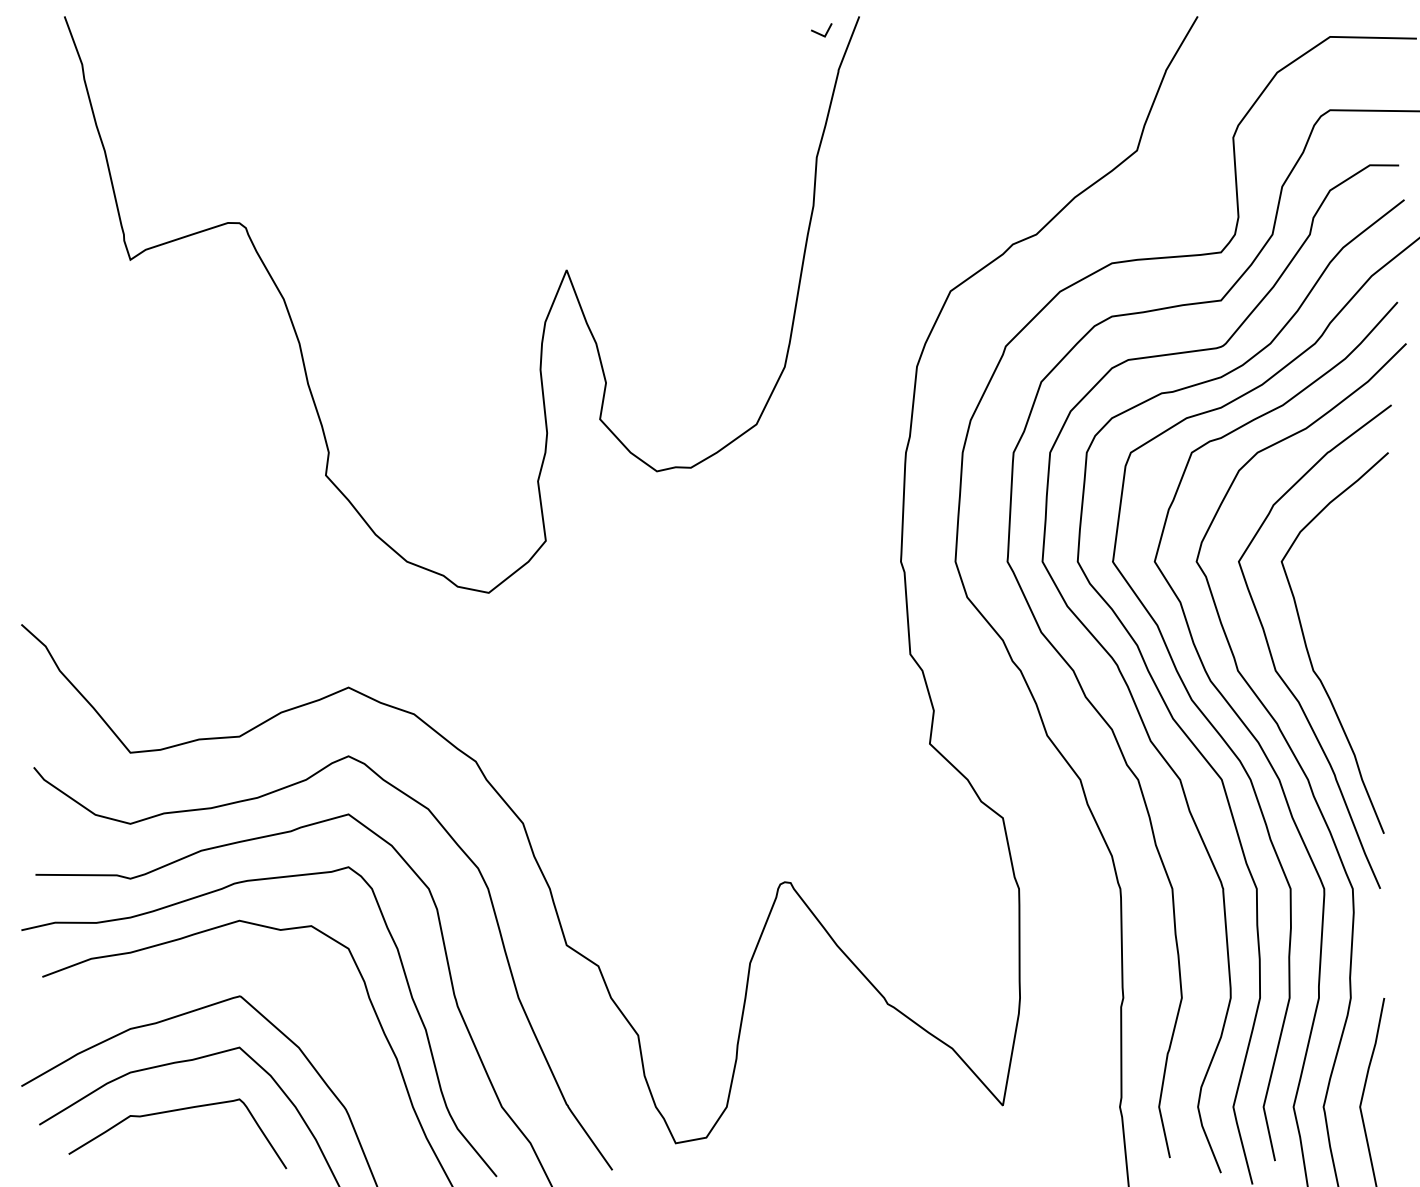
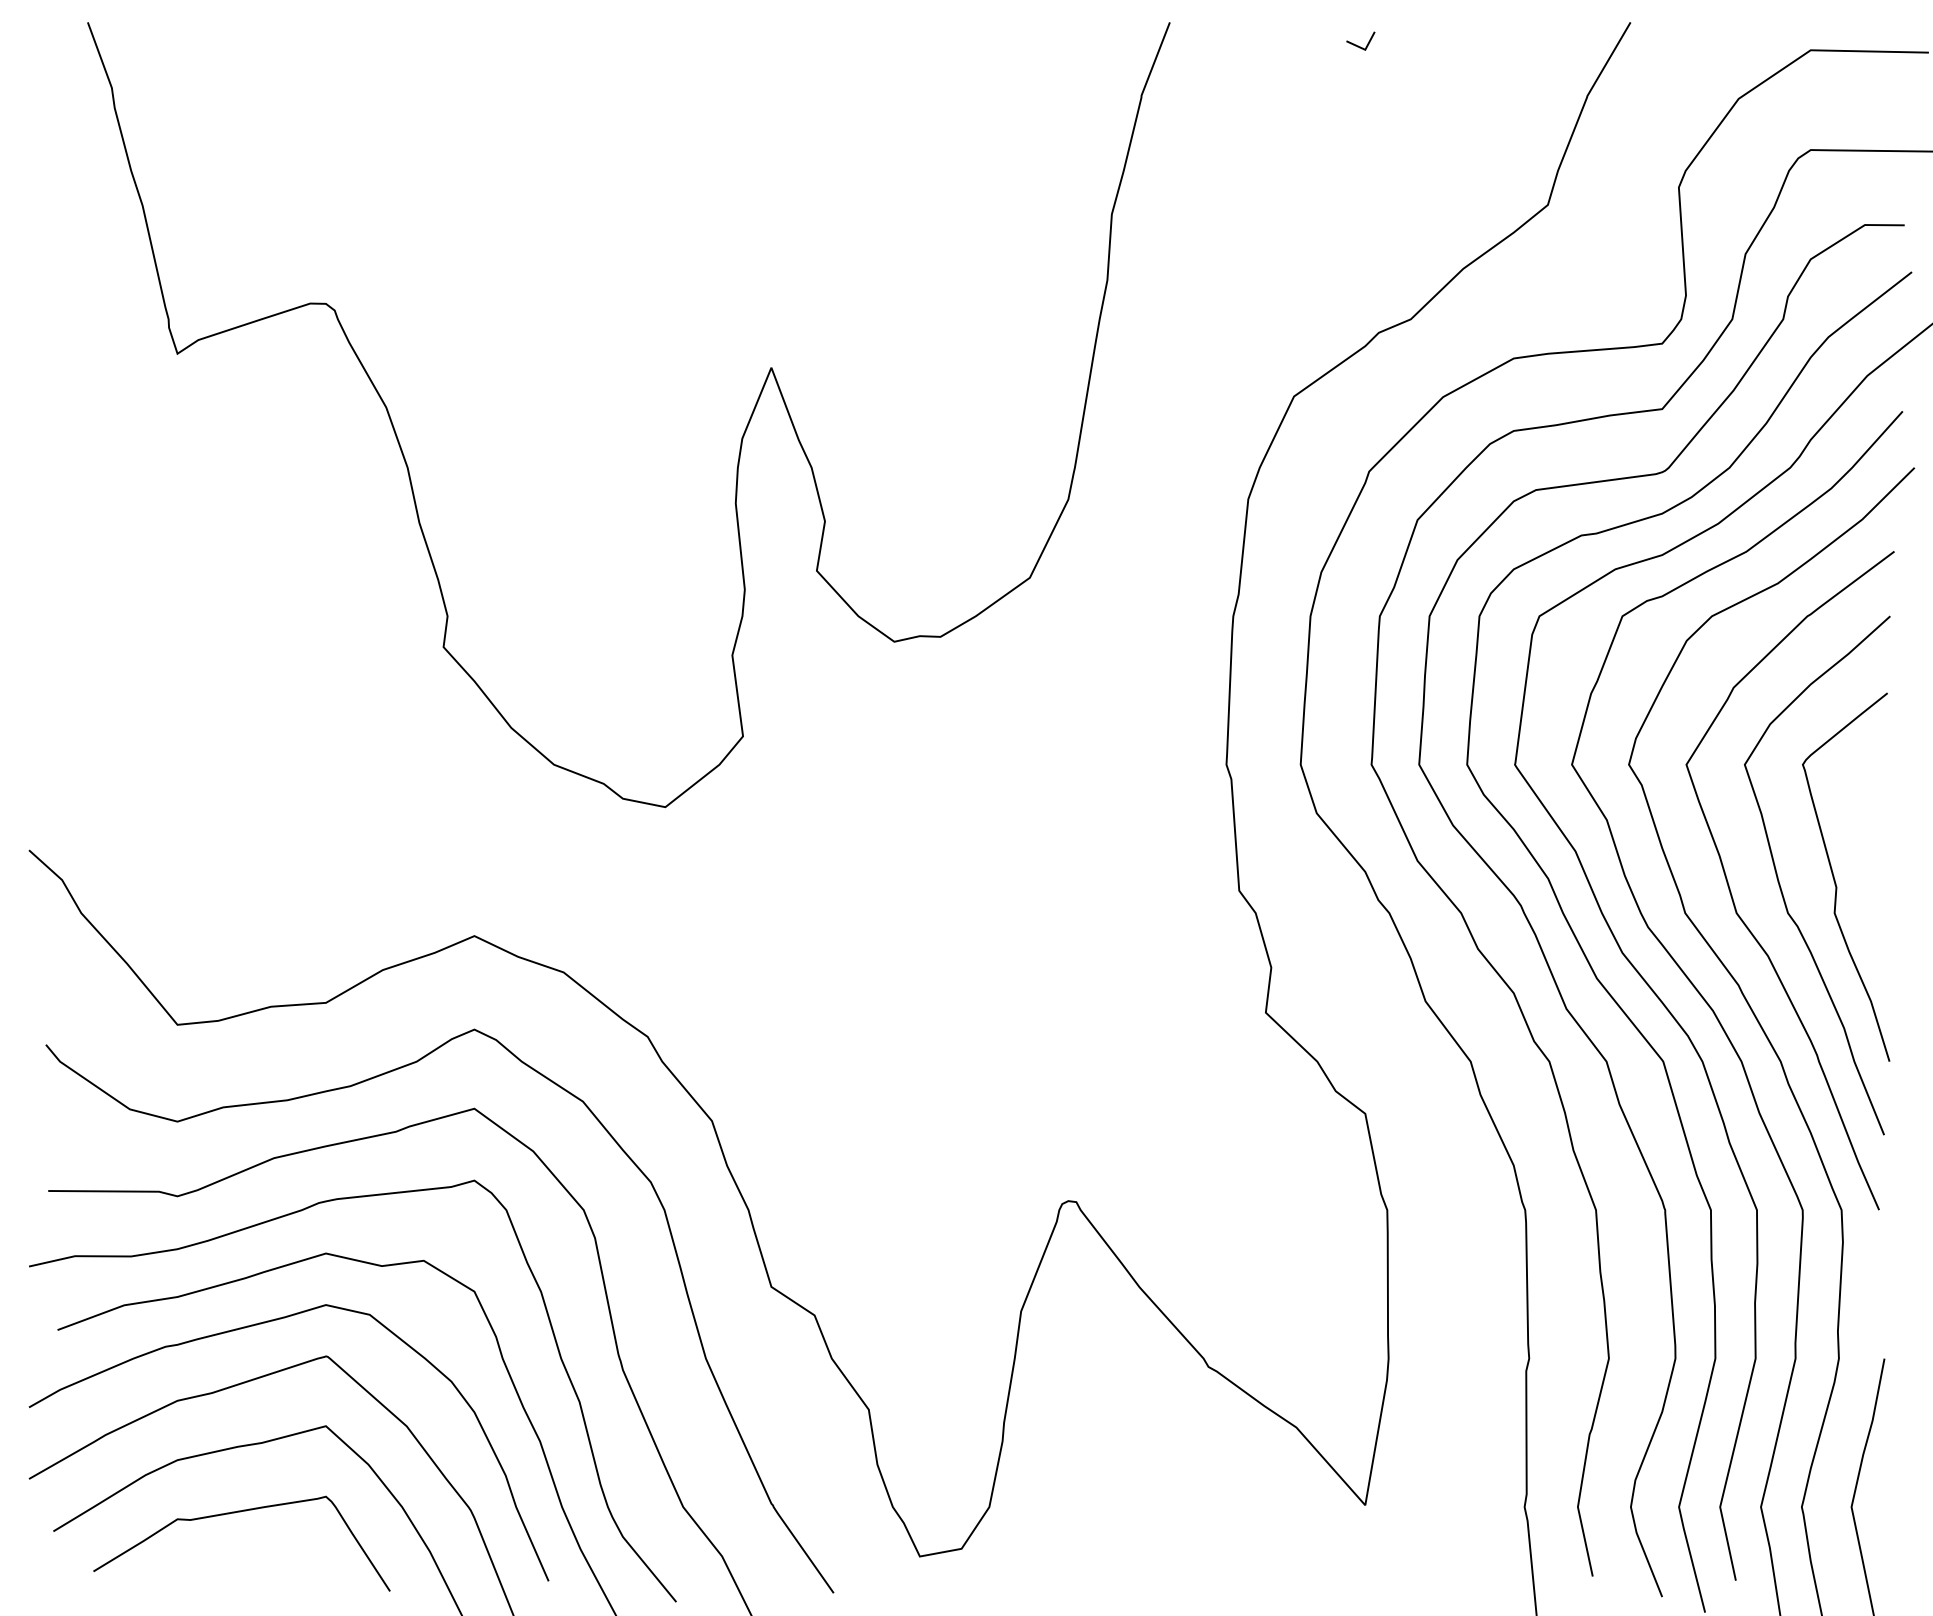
line: (820, 33) -> (1359, 45), moved
curve: (1348, 645) -> (1835, 878), added
curve: (190, 973) -> (259, 1325), added

